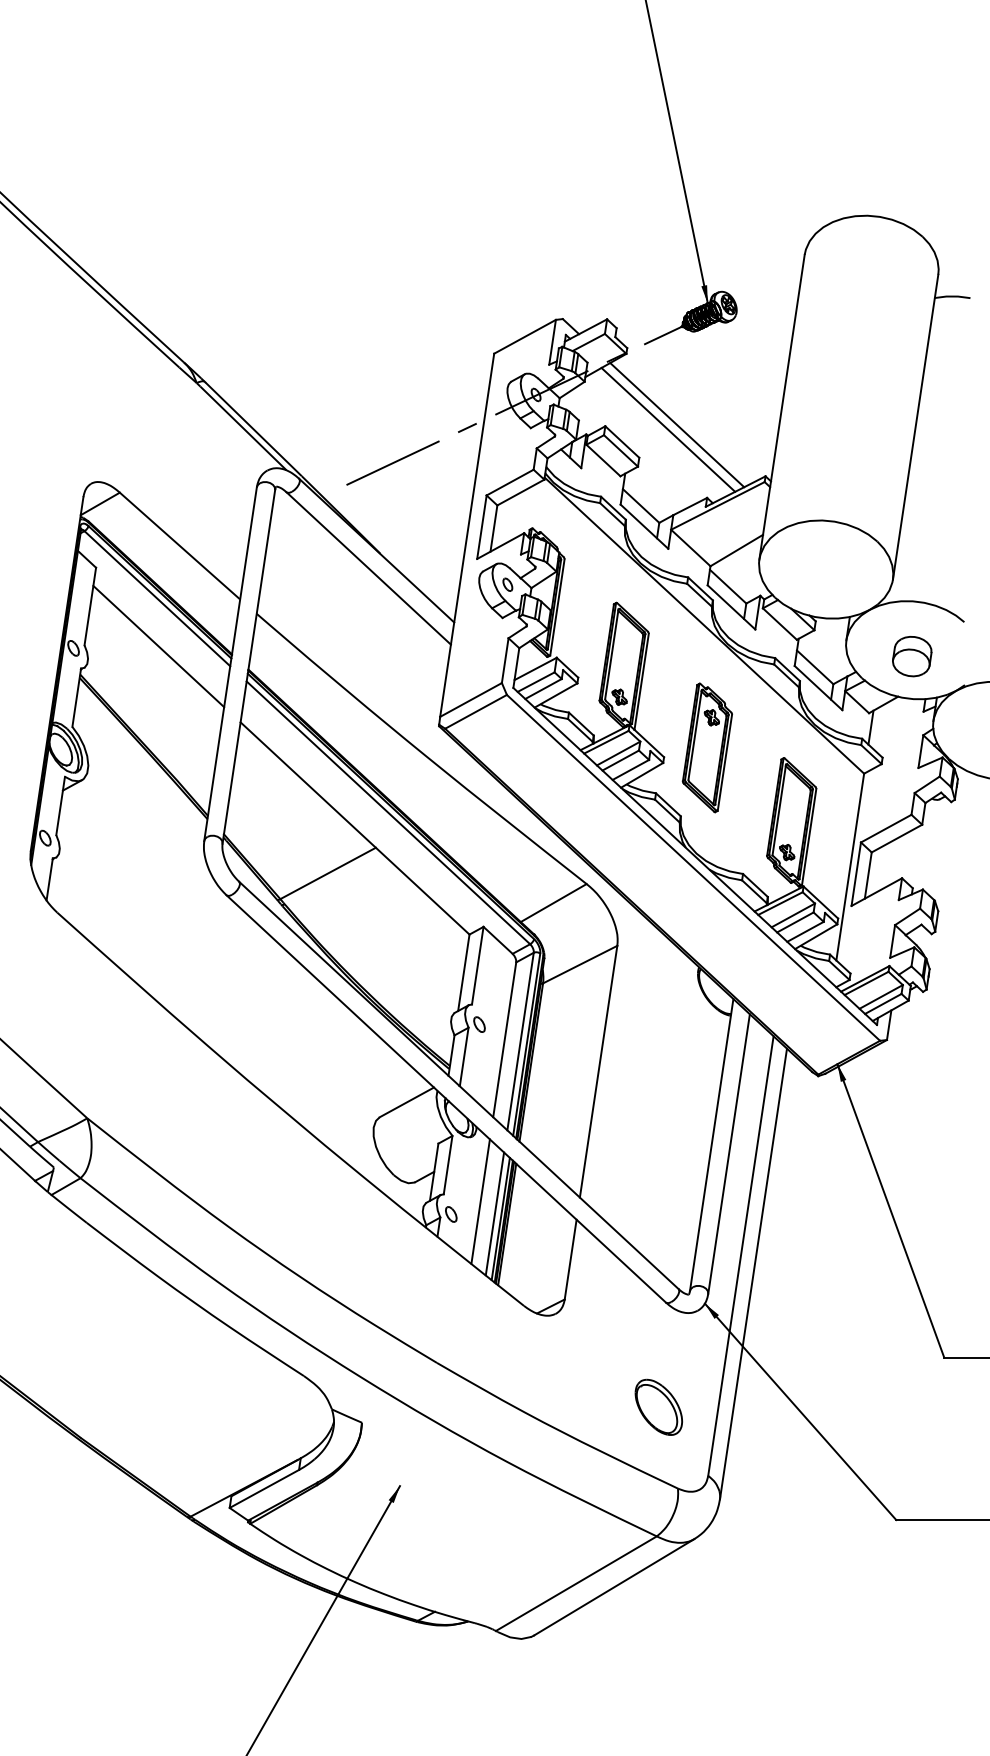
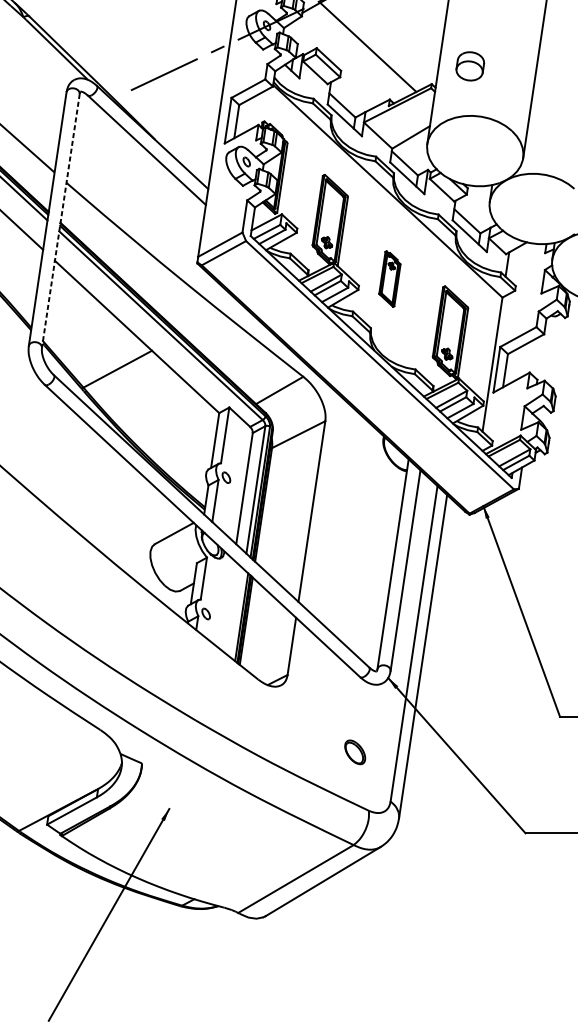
line: (668, 429) -> (362, 50), removed
part: (912, 656) -> (470, 66), moved
line: (248, 666) -> (60, 220), solid -> dashed
part: (706, 747) -> (389, 278), size x0.6
line: (480, 1201) -> (227, 604), removed
line: (494, 1213) -> (237, 613), removed
part: (658, 1406) -> (354, 751), size x0.6

